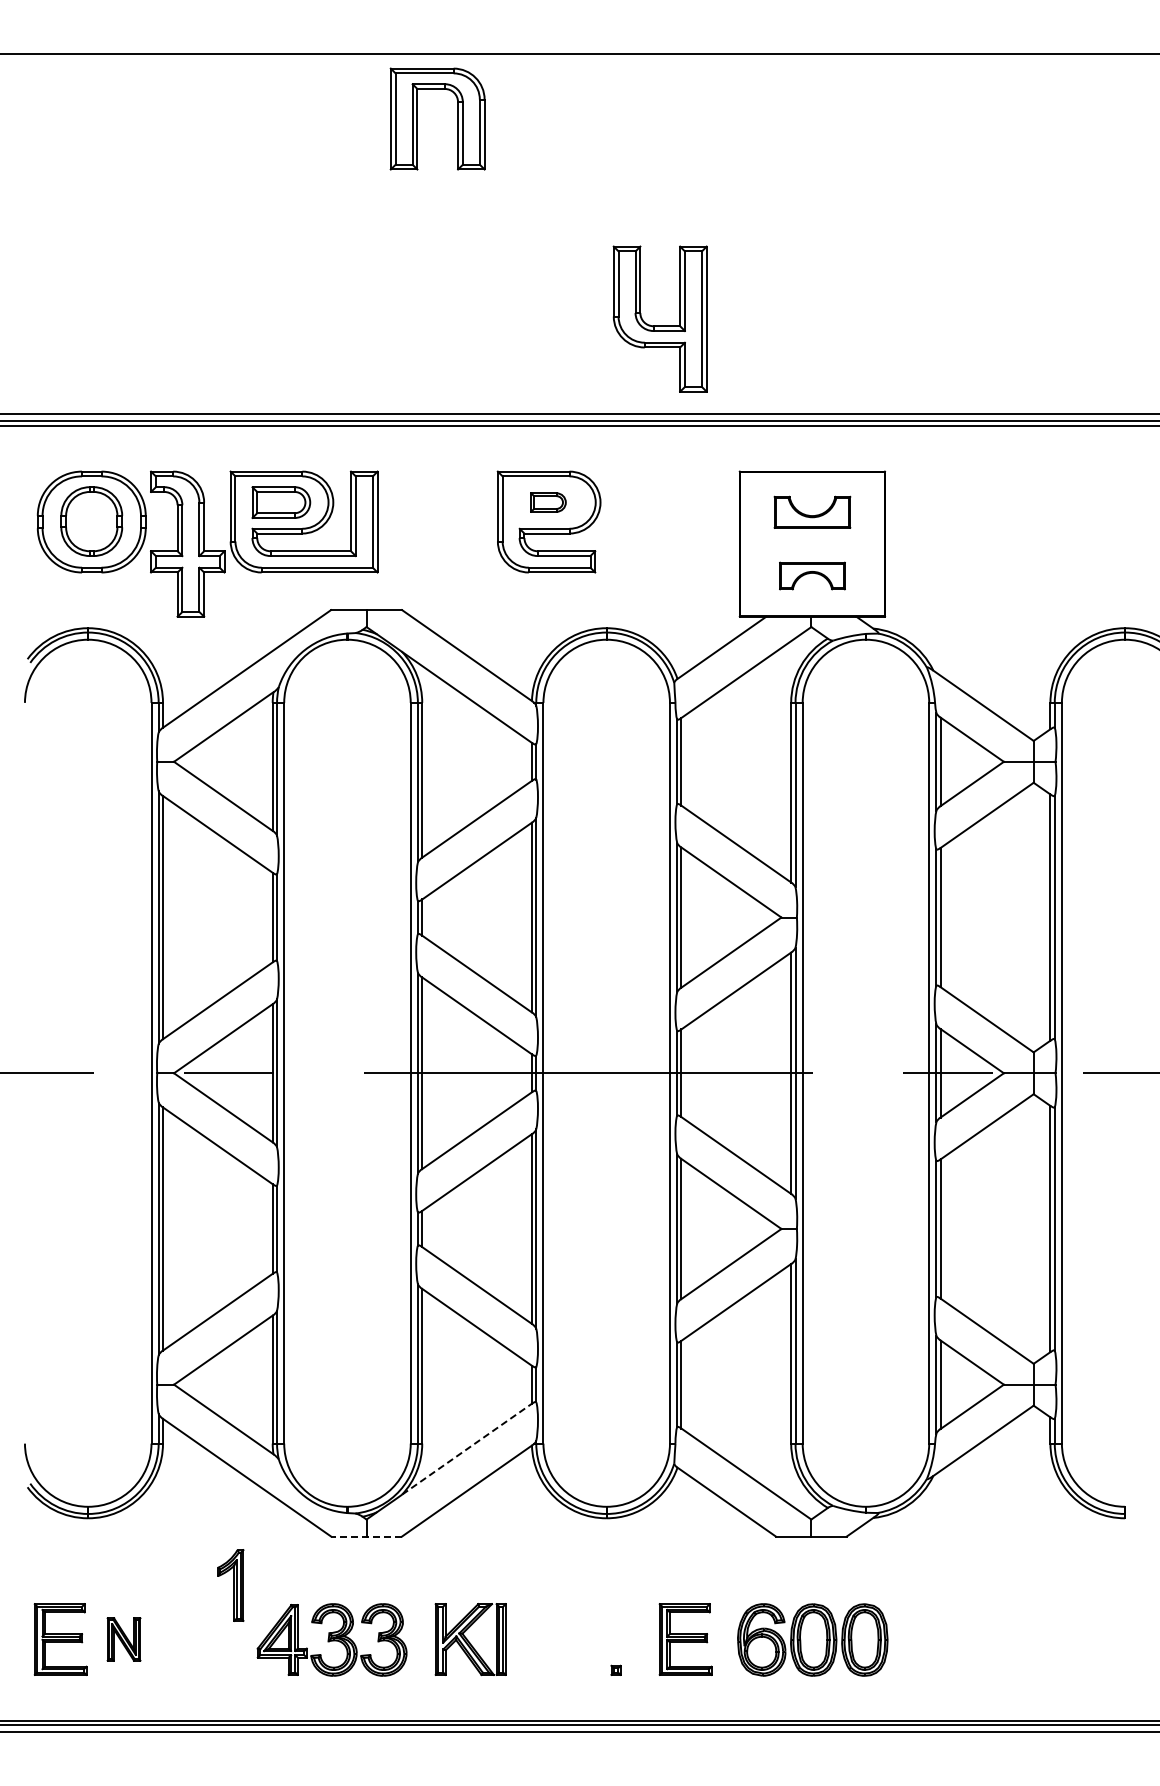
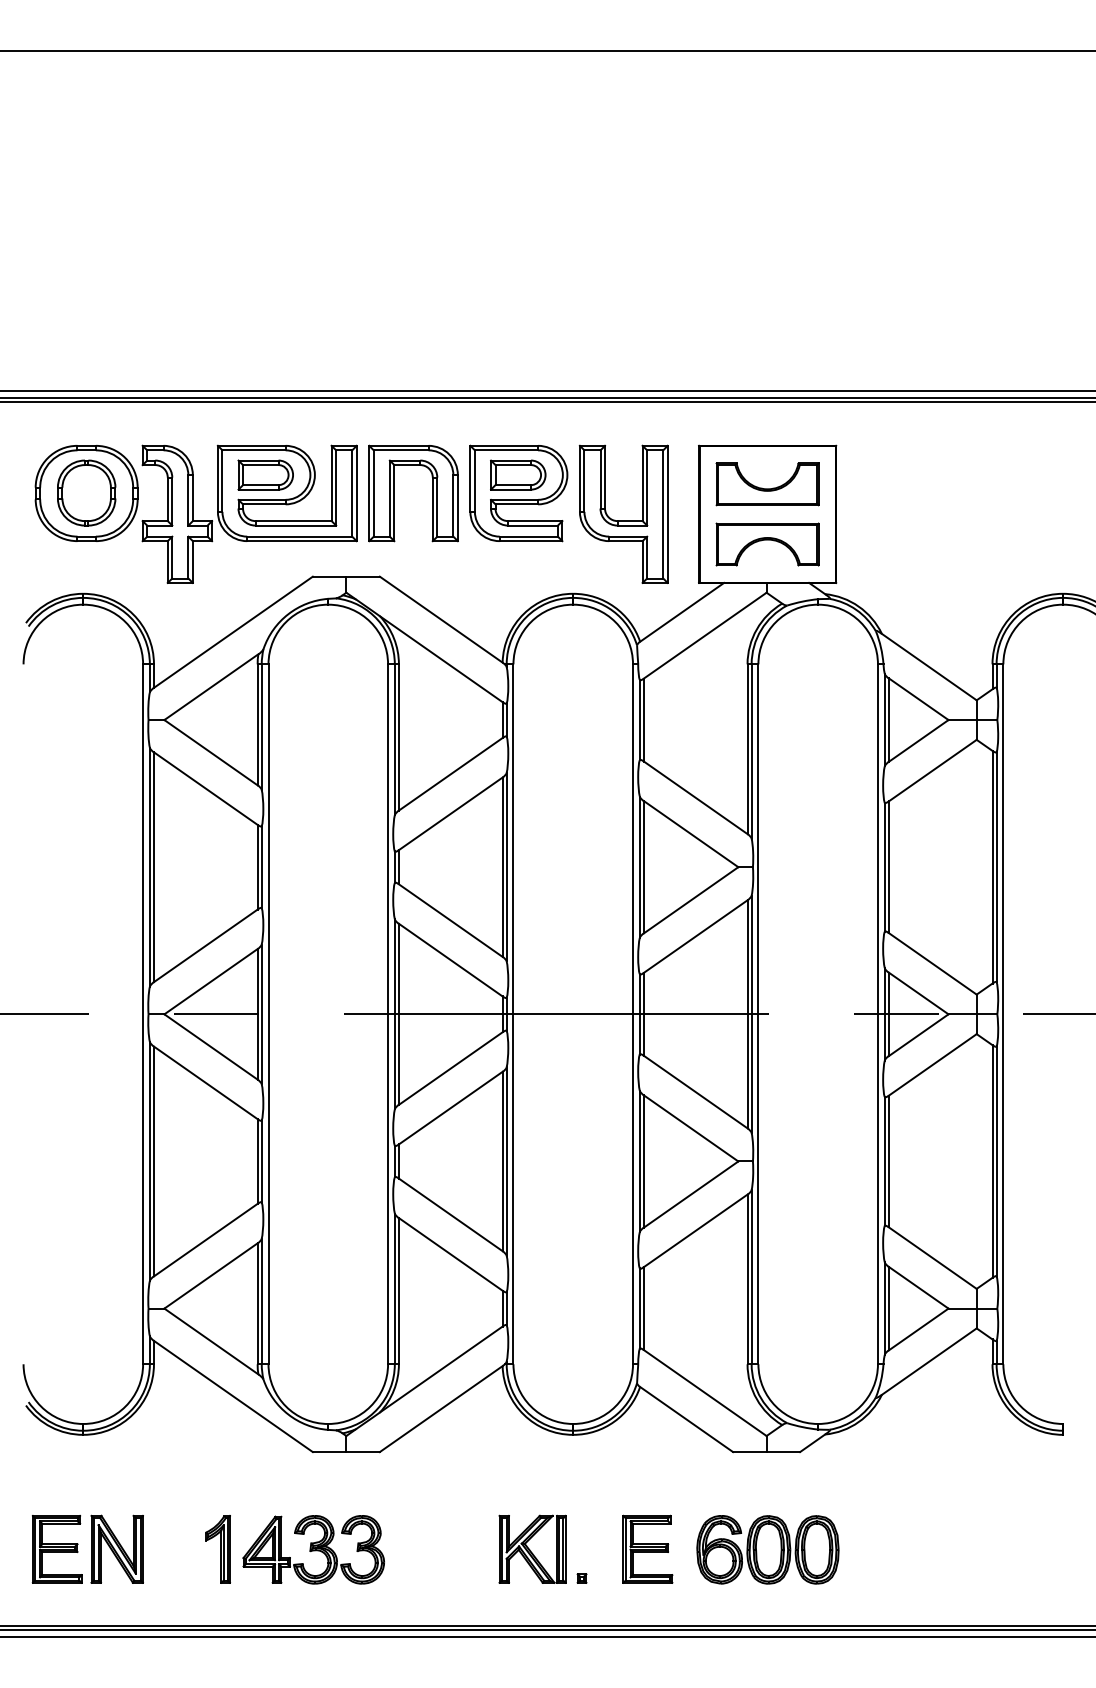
part: (417, 118) -> (394, 492), moved
part: (659, 325) -> (623, 520), moved
part: (548, 502) -> (518, 475), size x1.67
part: (812, 512) -> (767, 484), size x1.43
part: (812, 575) -> (767, 543), size x1.67
line: (467, 1448) -> (441, 1368), dashed -> solid
line: (366, 1536) -> (346, 1452), dashed -> solid
part: (230, 1585) -> (217, 1549), moved
part: (123, 1639) -> (116, 1549), size x1.67
part: (470, 1639) -> (532, 1549), moved

